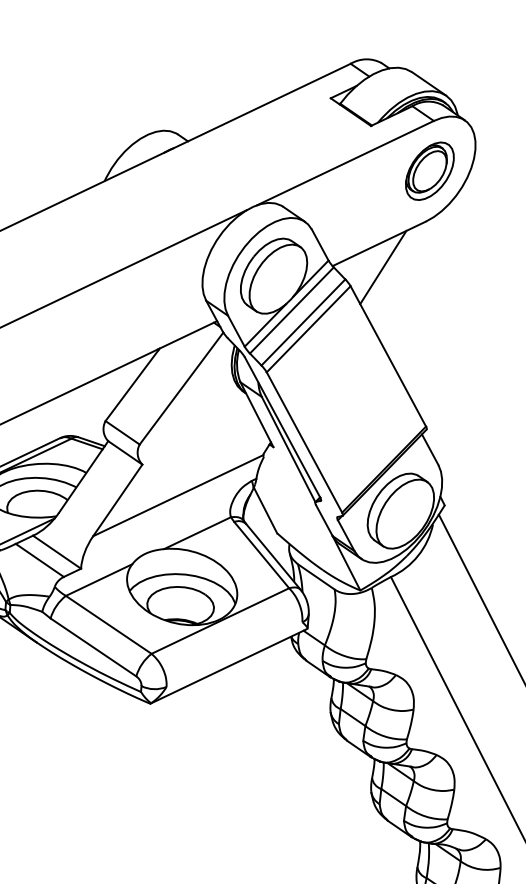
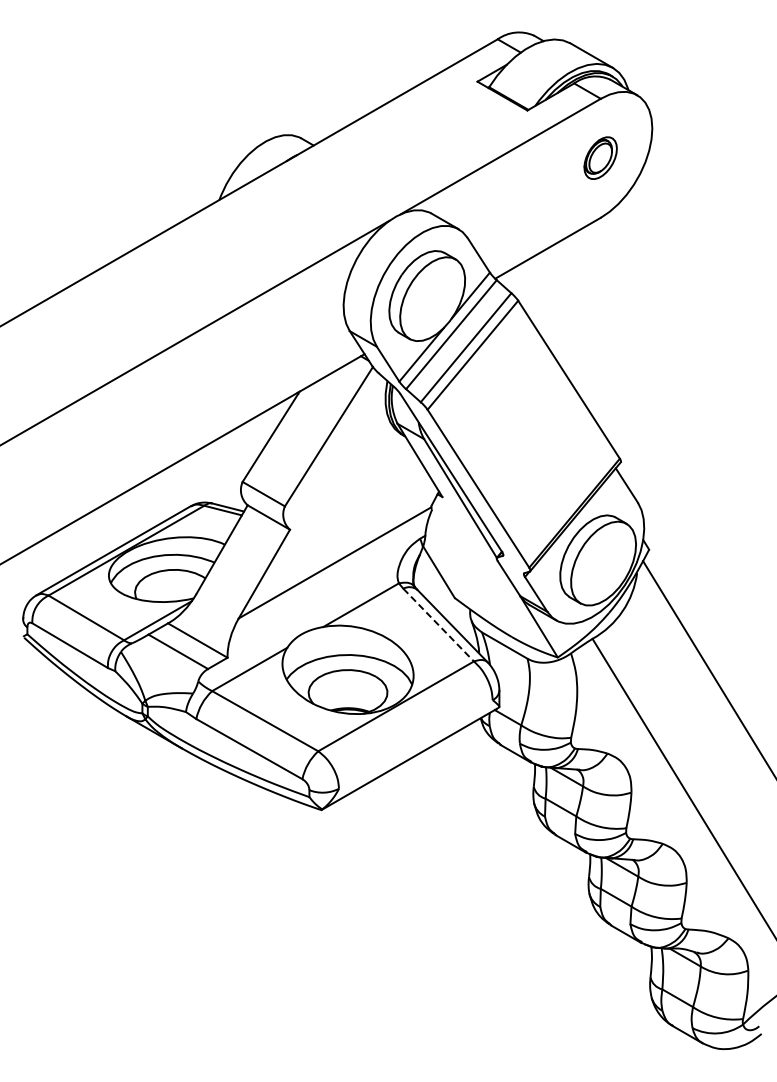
part: (429, 170) -> (600, 157), size x0.6
line: (382, 267) -> (554, 275), removed
line: (261, 555) -> (438, 625), solid -> dashed

